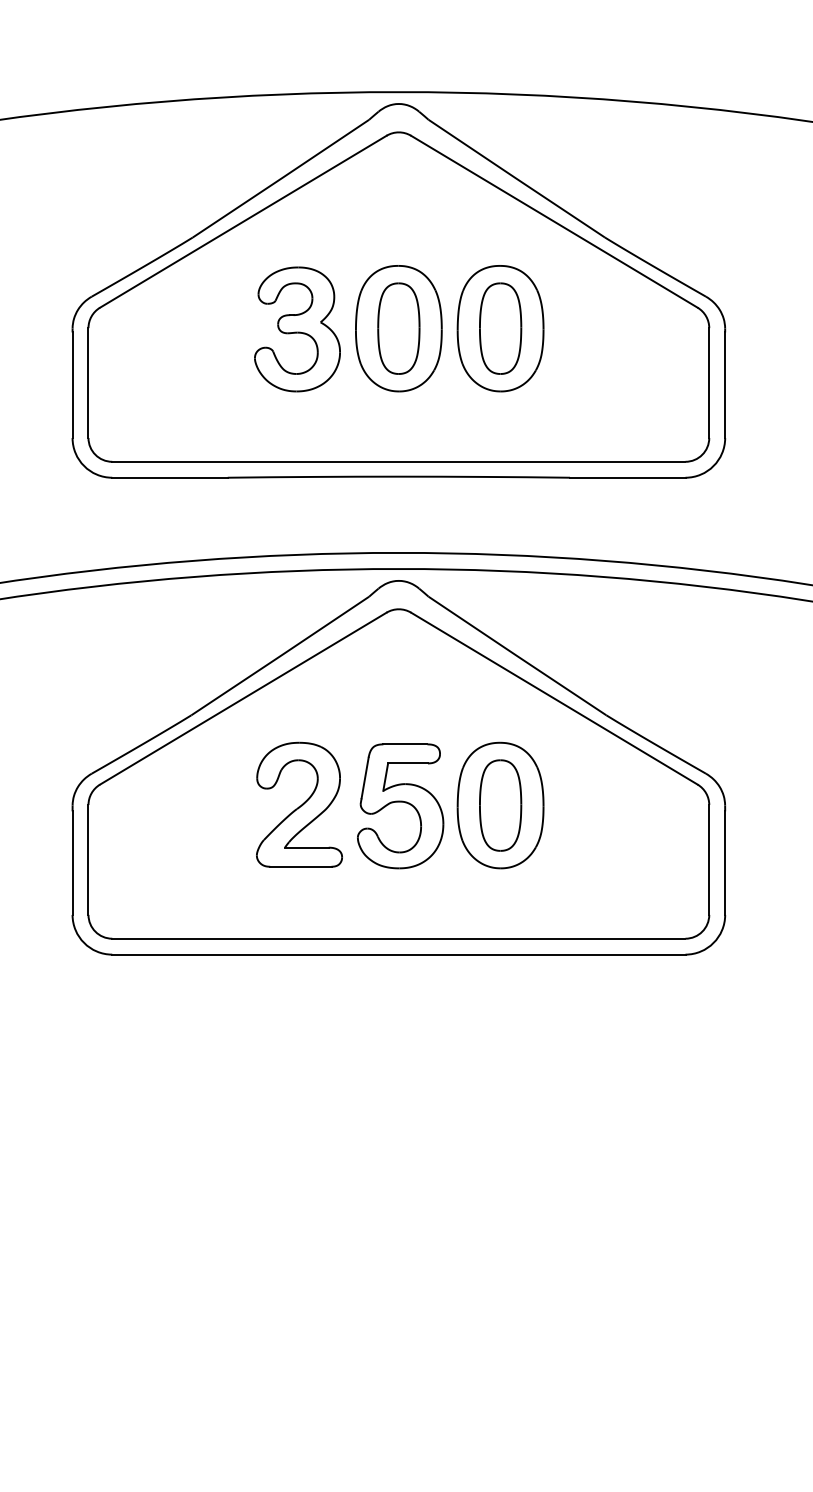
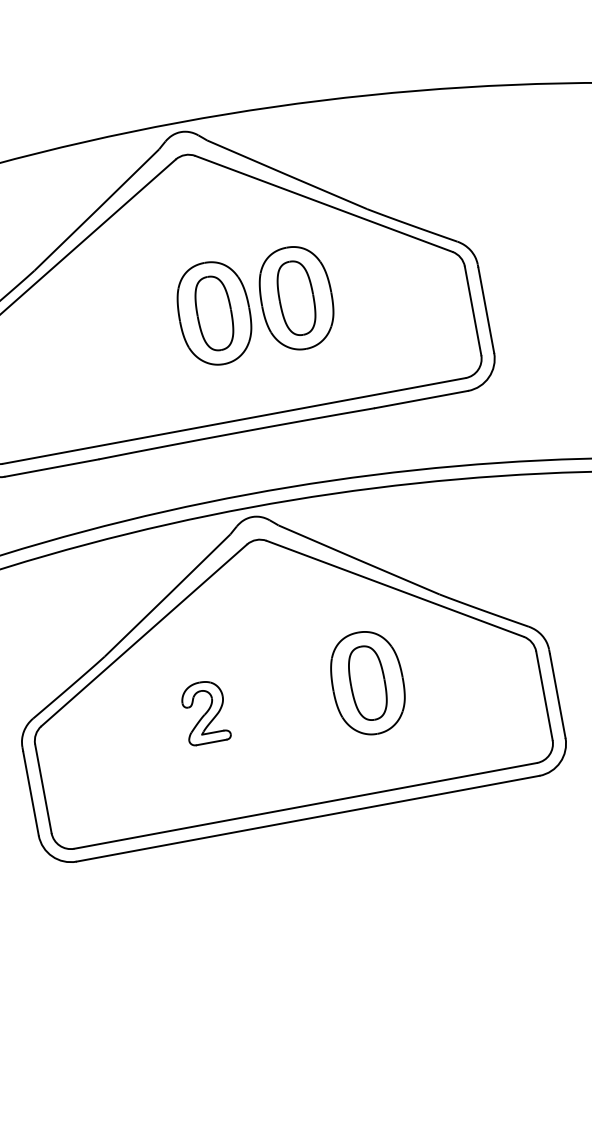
part: (297, 329) -> (132, 329), removed
part: (299, 804) -> (205, 712), size x0.6
part: (400, 806) -> (287, 698), removed

